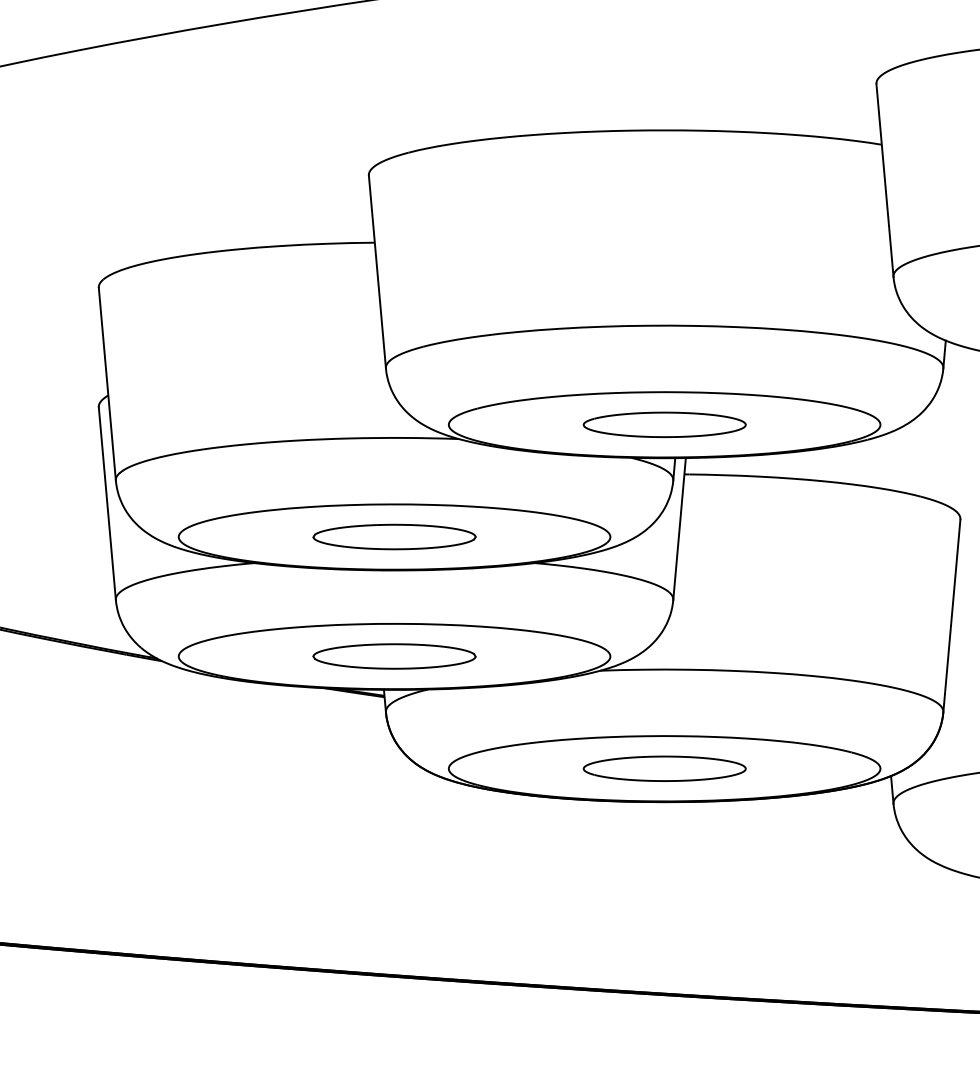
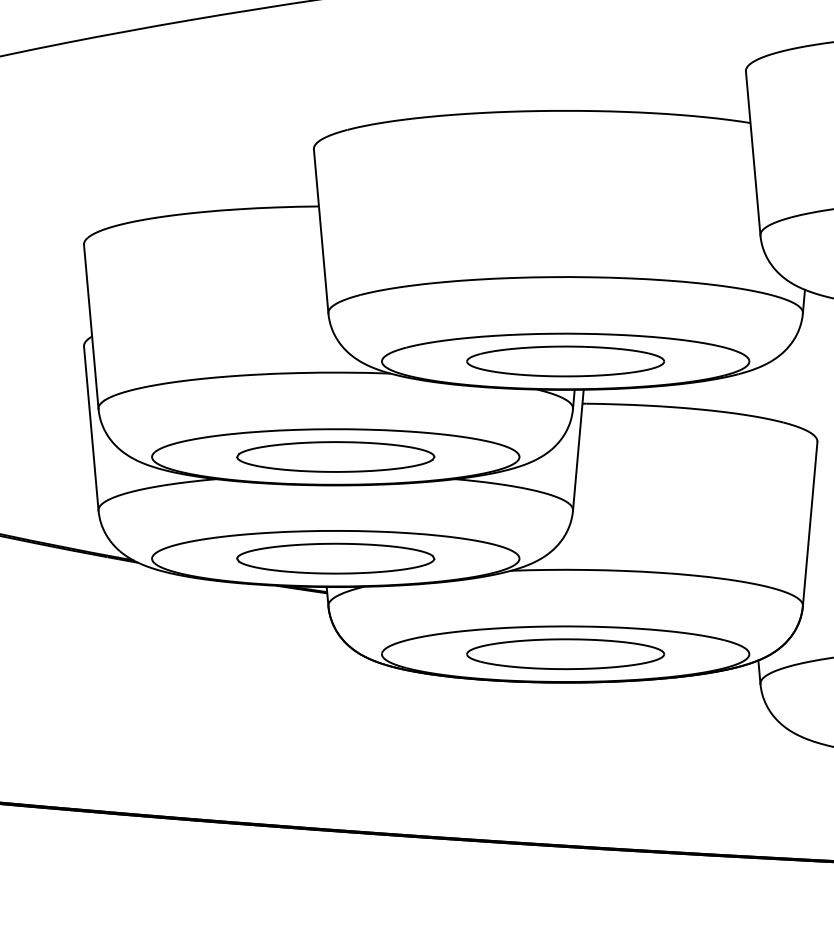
part: (664, 424) -> (565, 361), size x1.43
part: (394, 536) -> (335, 456), size x1.43
part: (394, 656) -> (335, 558), size x1.43
part: (664, 768) -> (565, 654), size x1.43

